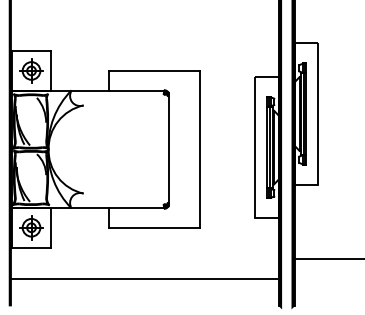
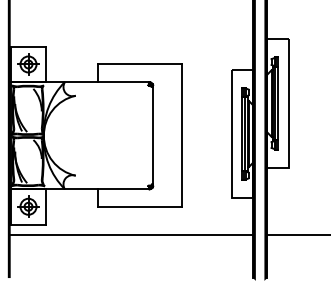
line: (144, 279) -> (131, 235), moved

